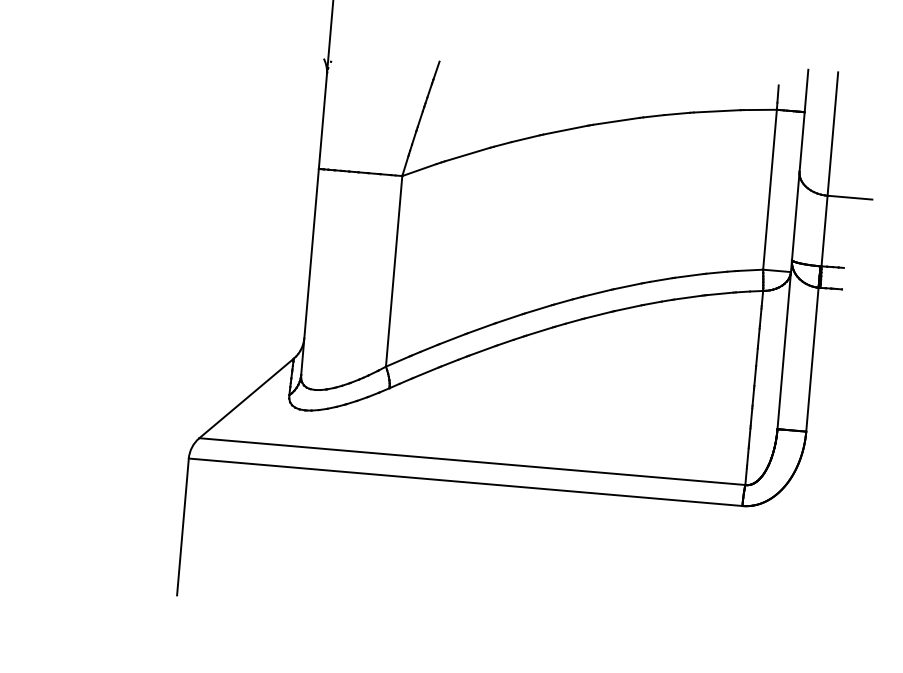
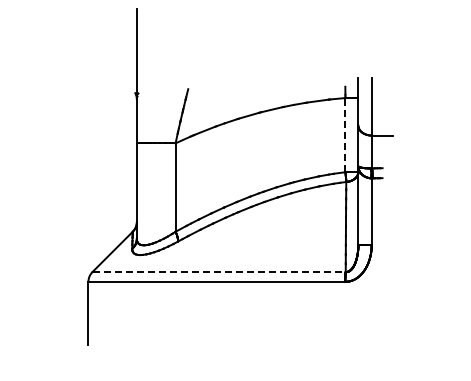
line: (770, 188) -> (345, 134), solid -> dashed
line: (473, 462) -> (219, 272), solid -> dashed

